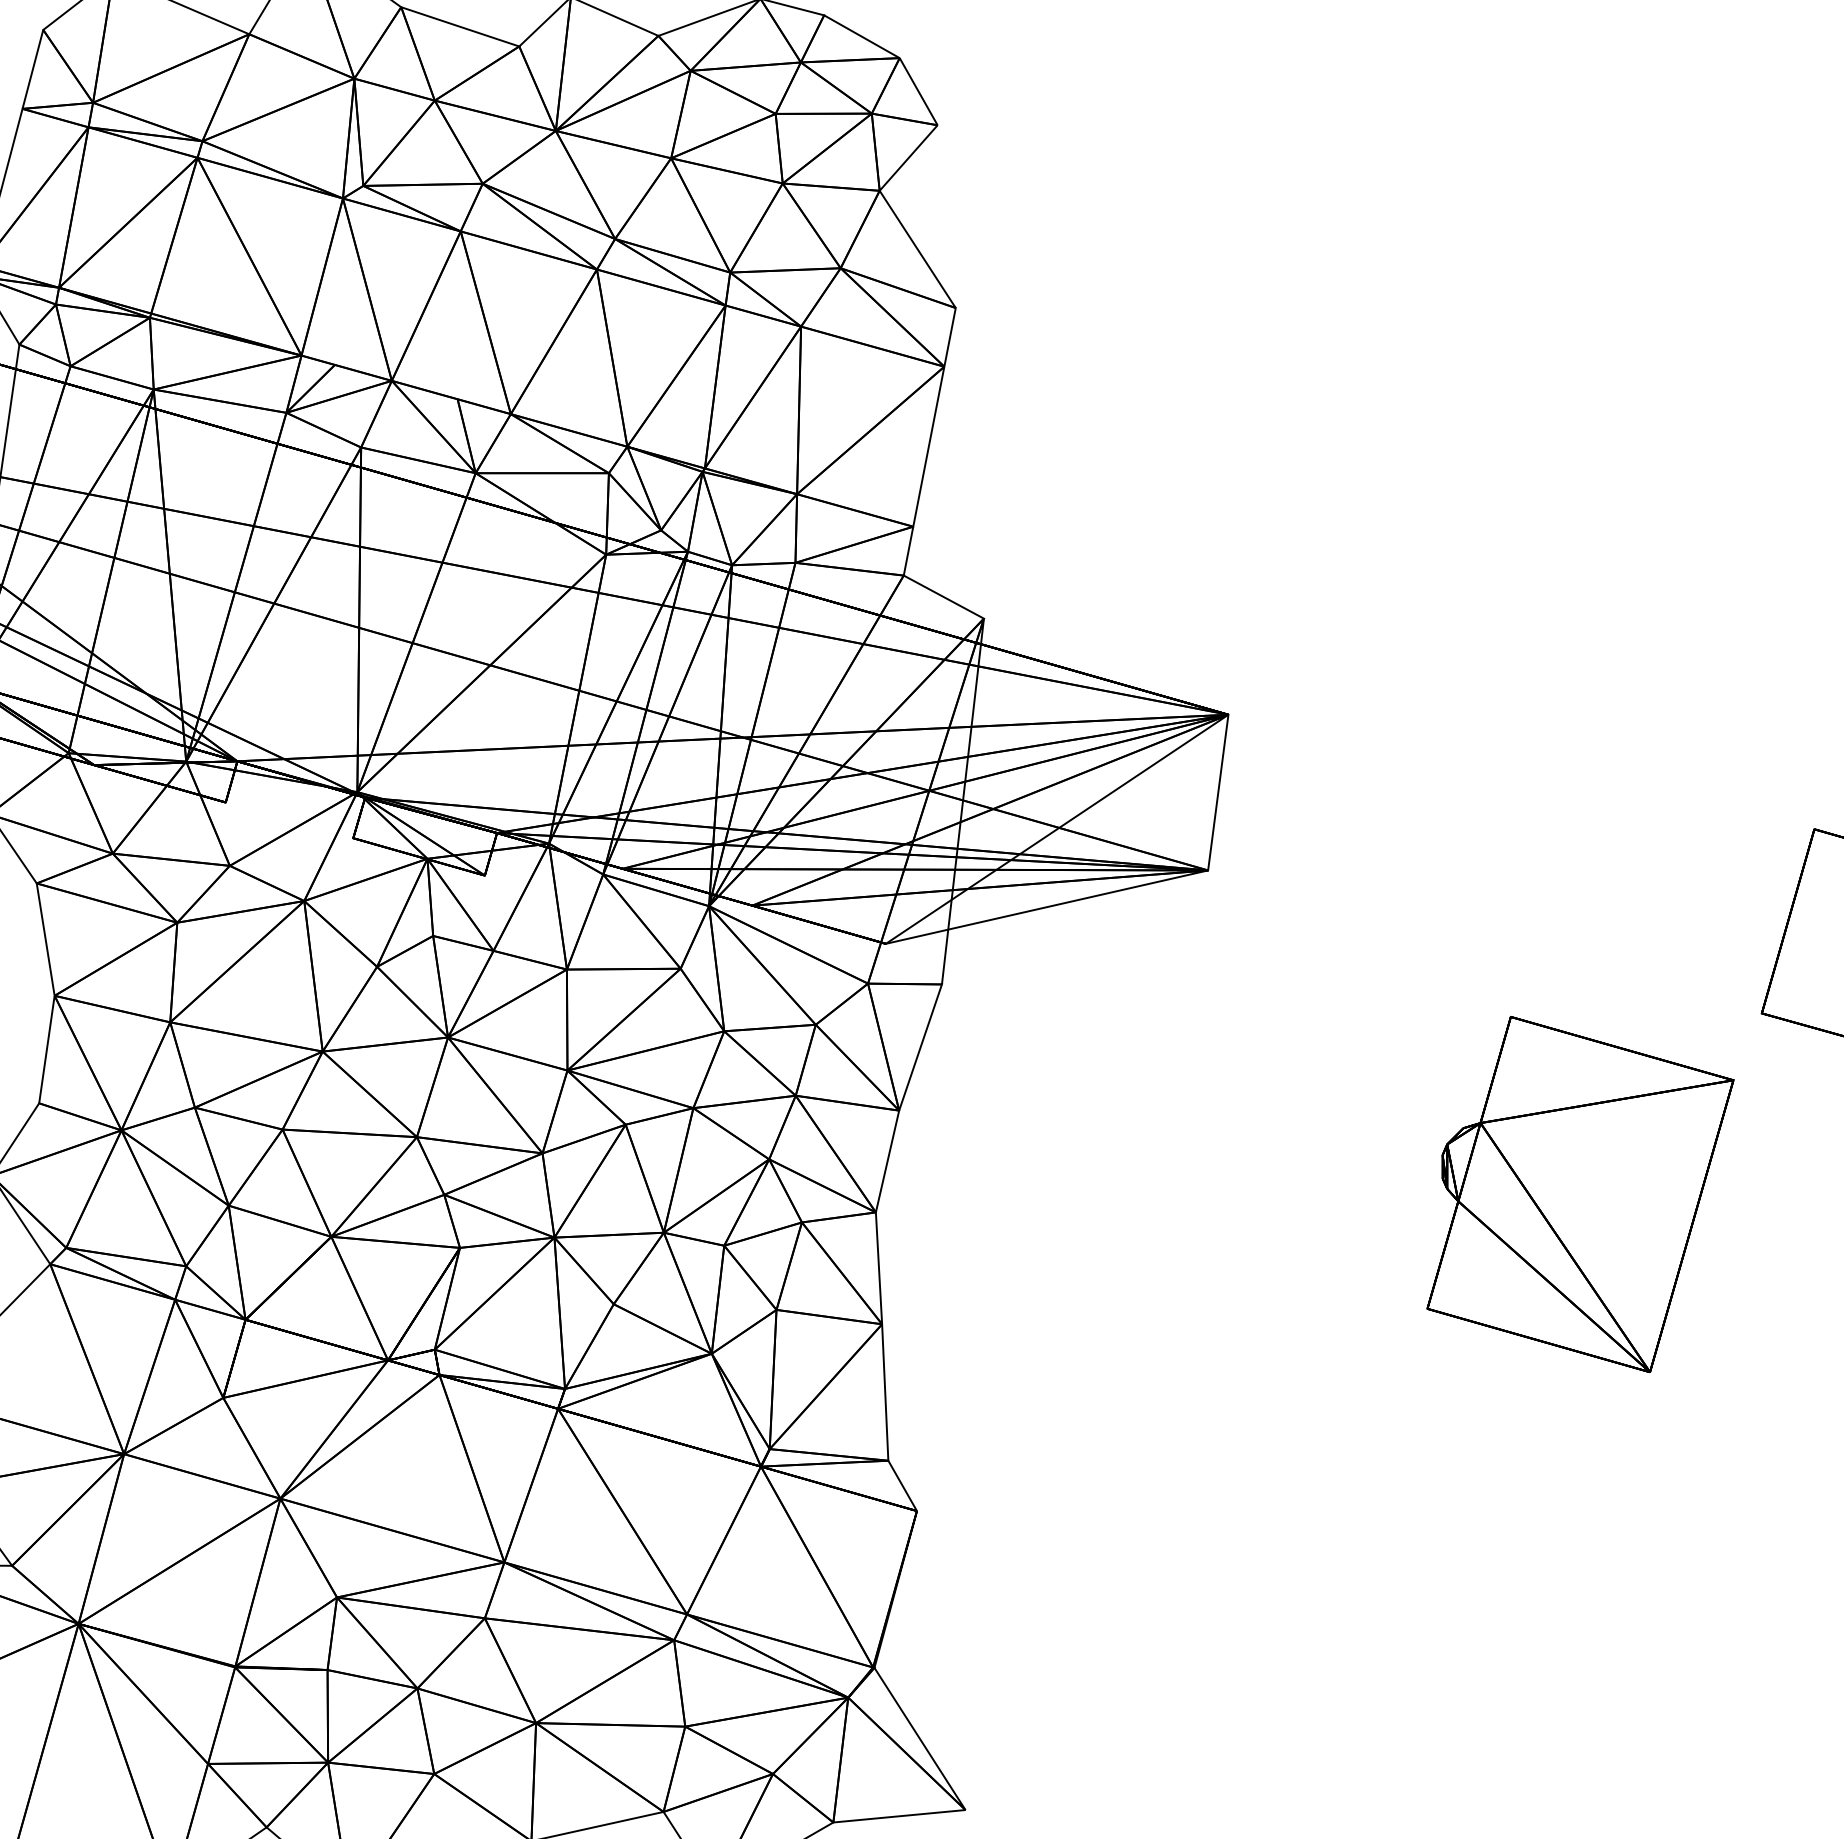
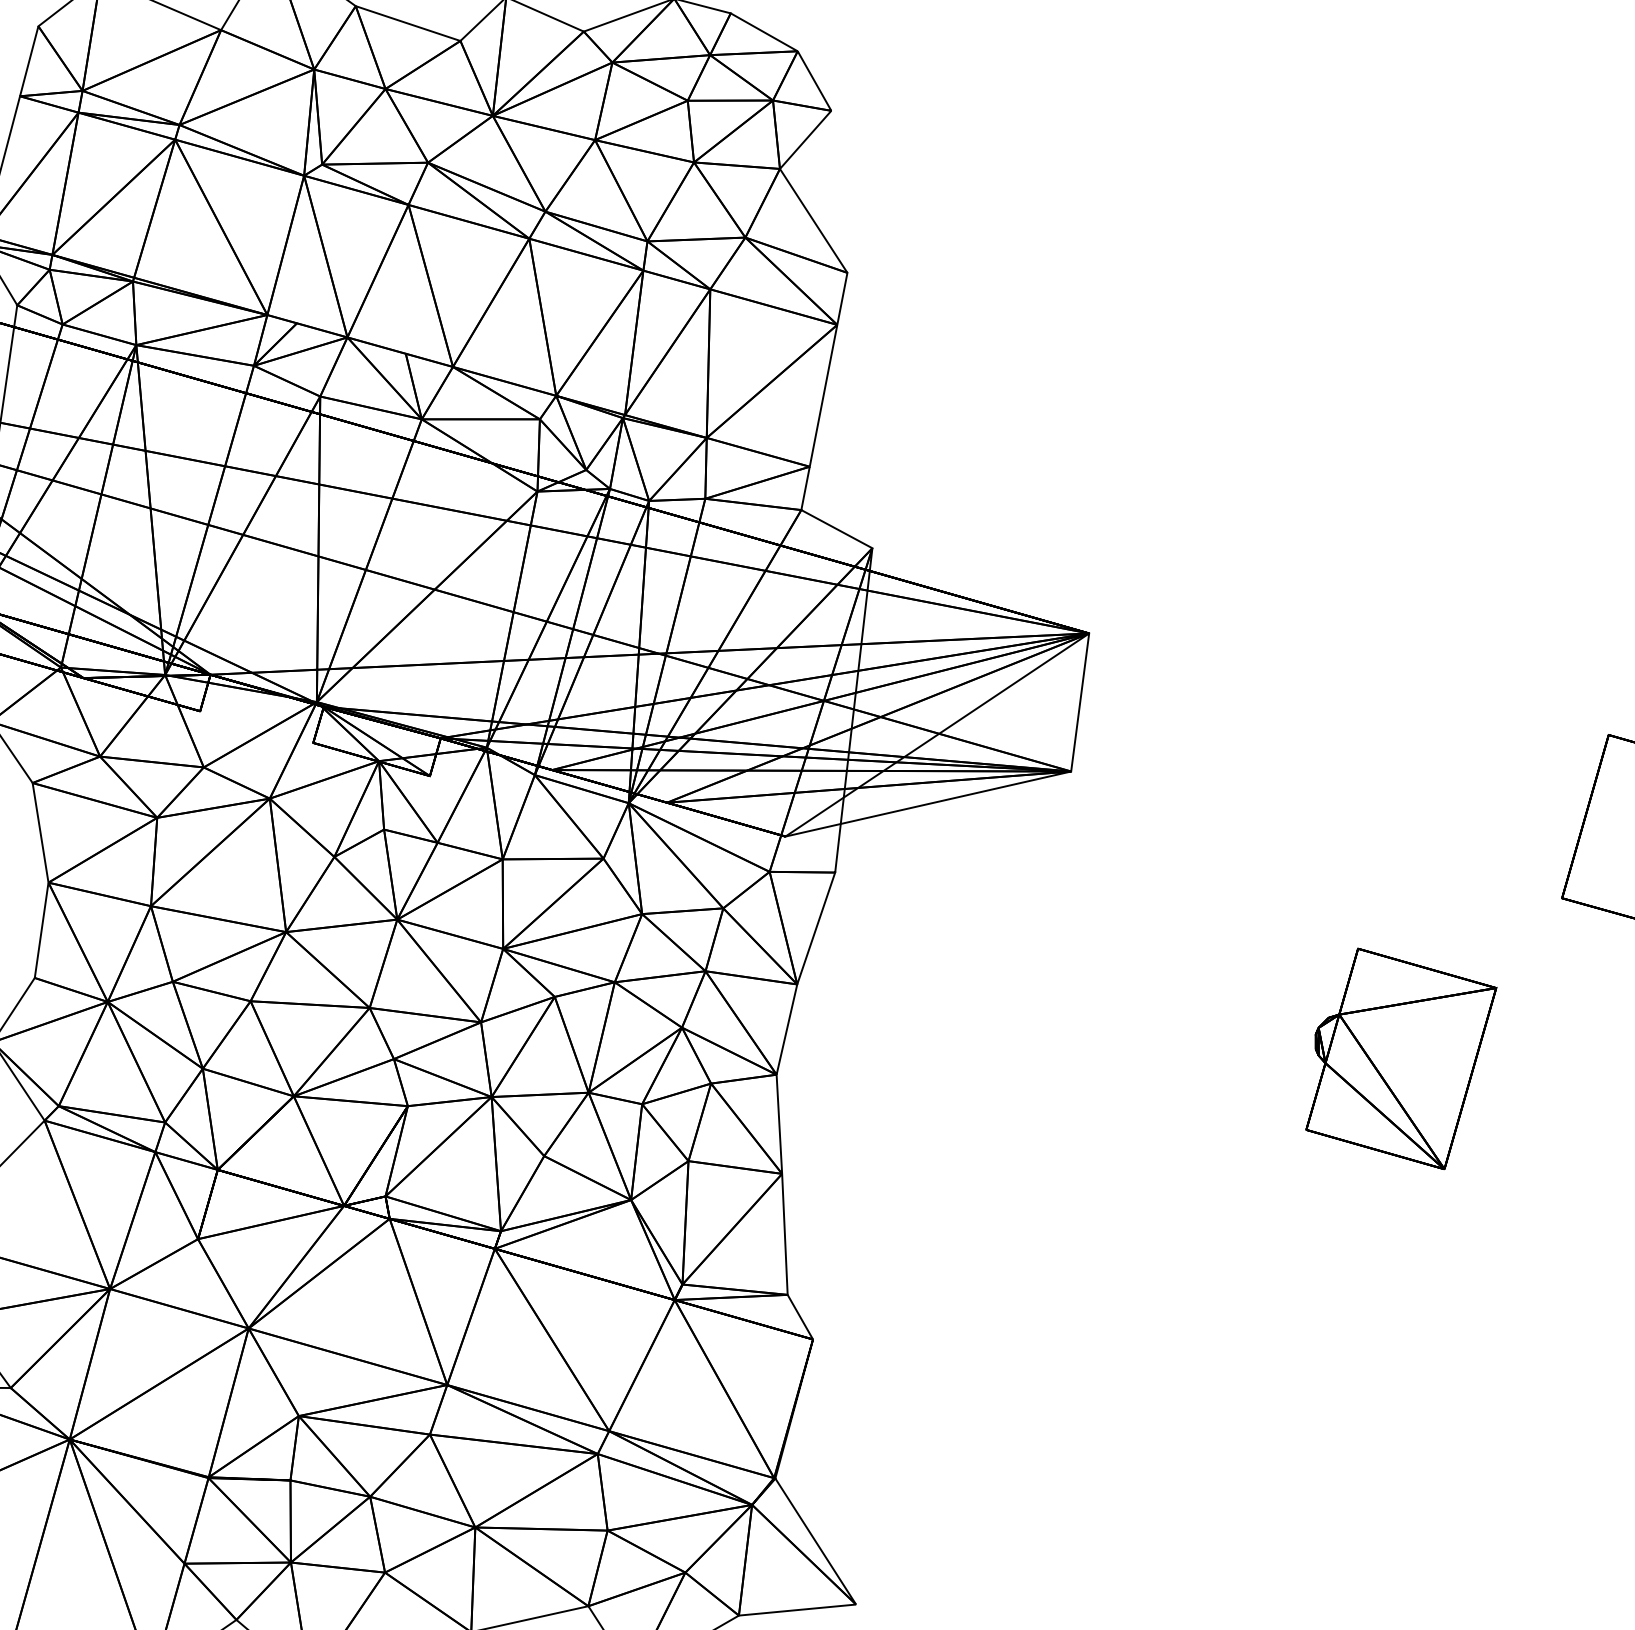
part: (1580, 1194) -> (1401, 1058), size x0.7

